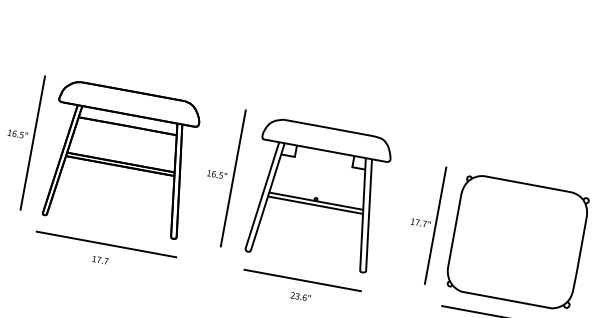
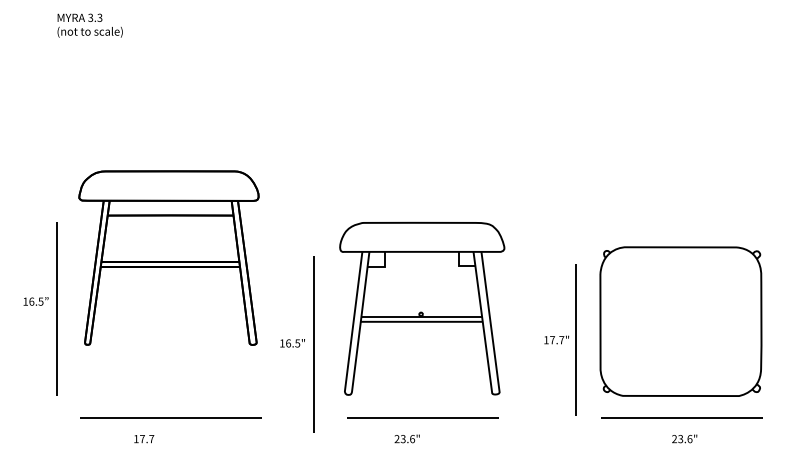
part: (120, 158) -> (168, 257), moved
part: (220, 176) -> (297, 344), moved
part: (423, 223) -> (560, 339), moved
text: (100, 260) -> (144, 439), moved
text: (300, 296) -> (406, 438), moved

